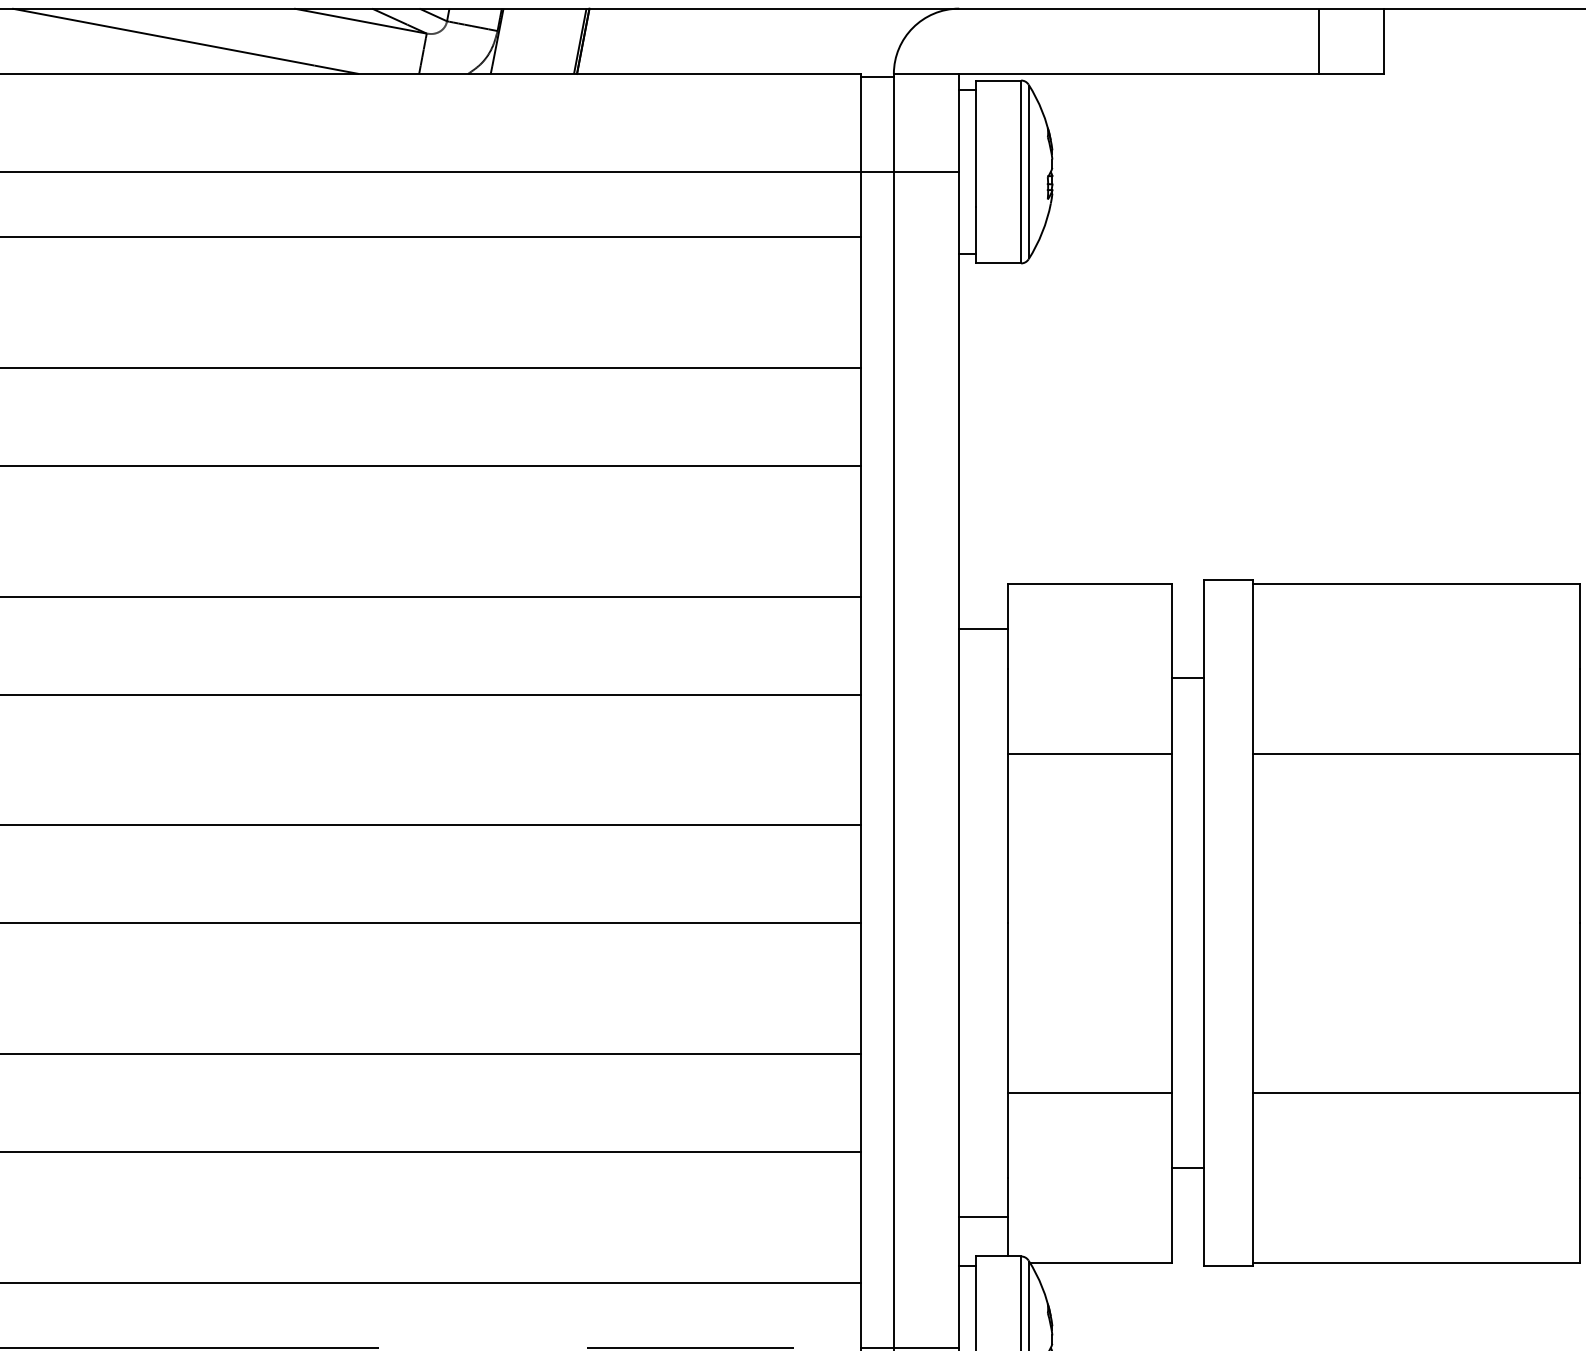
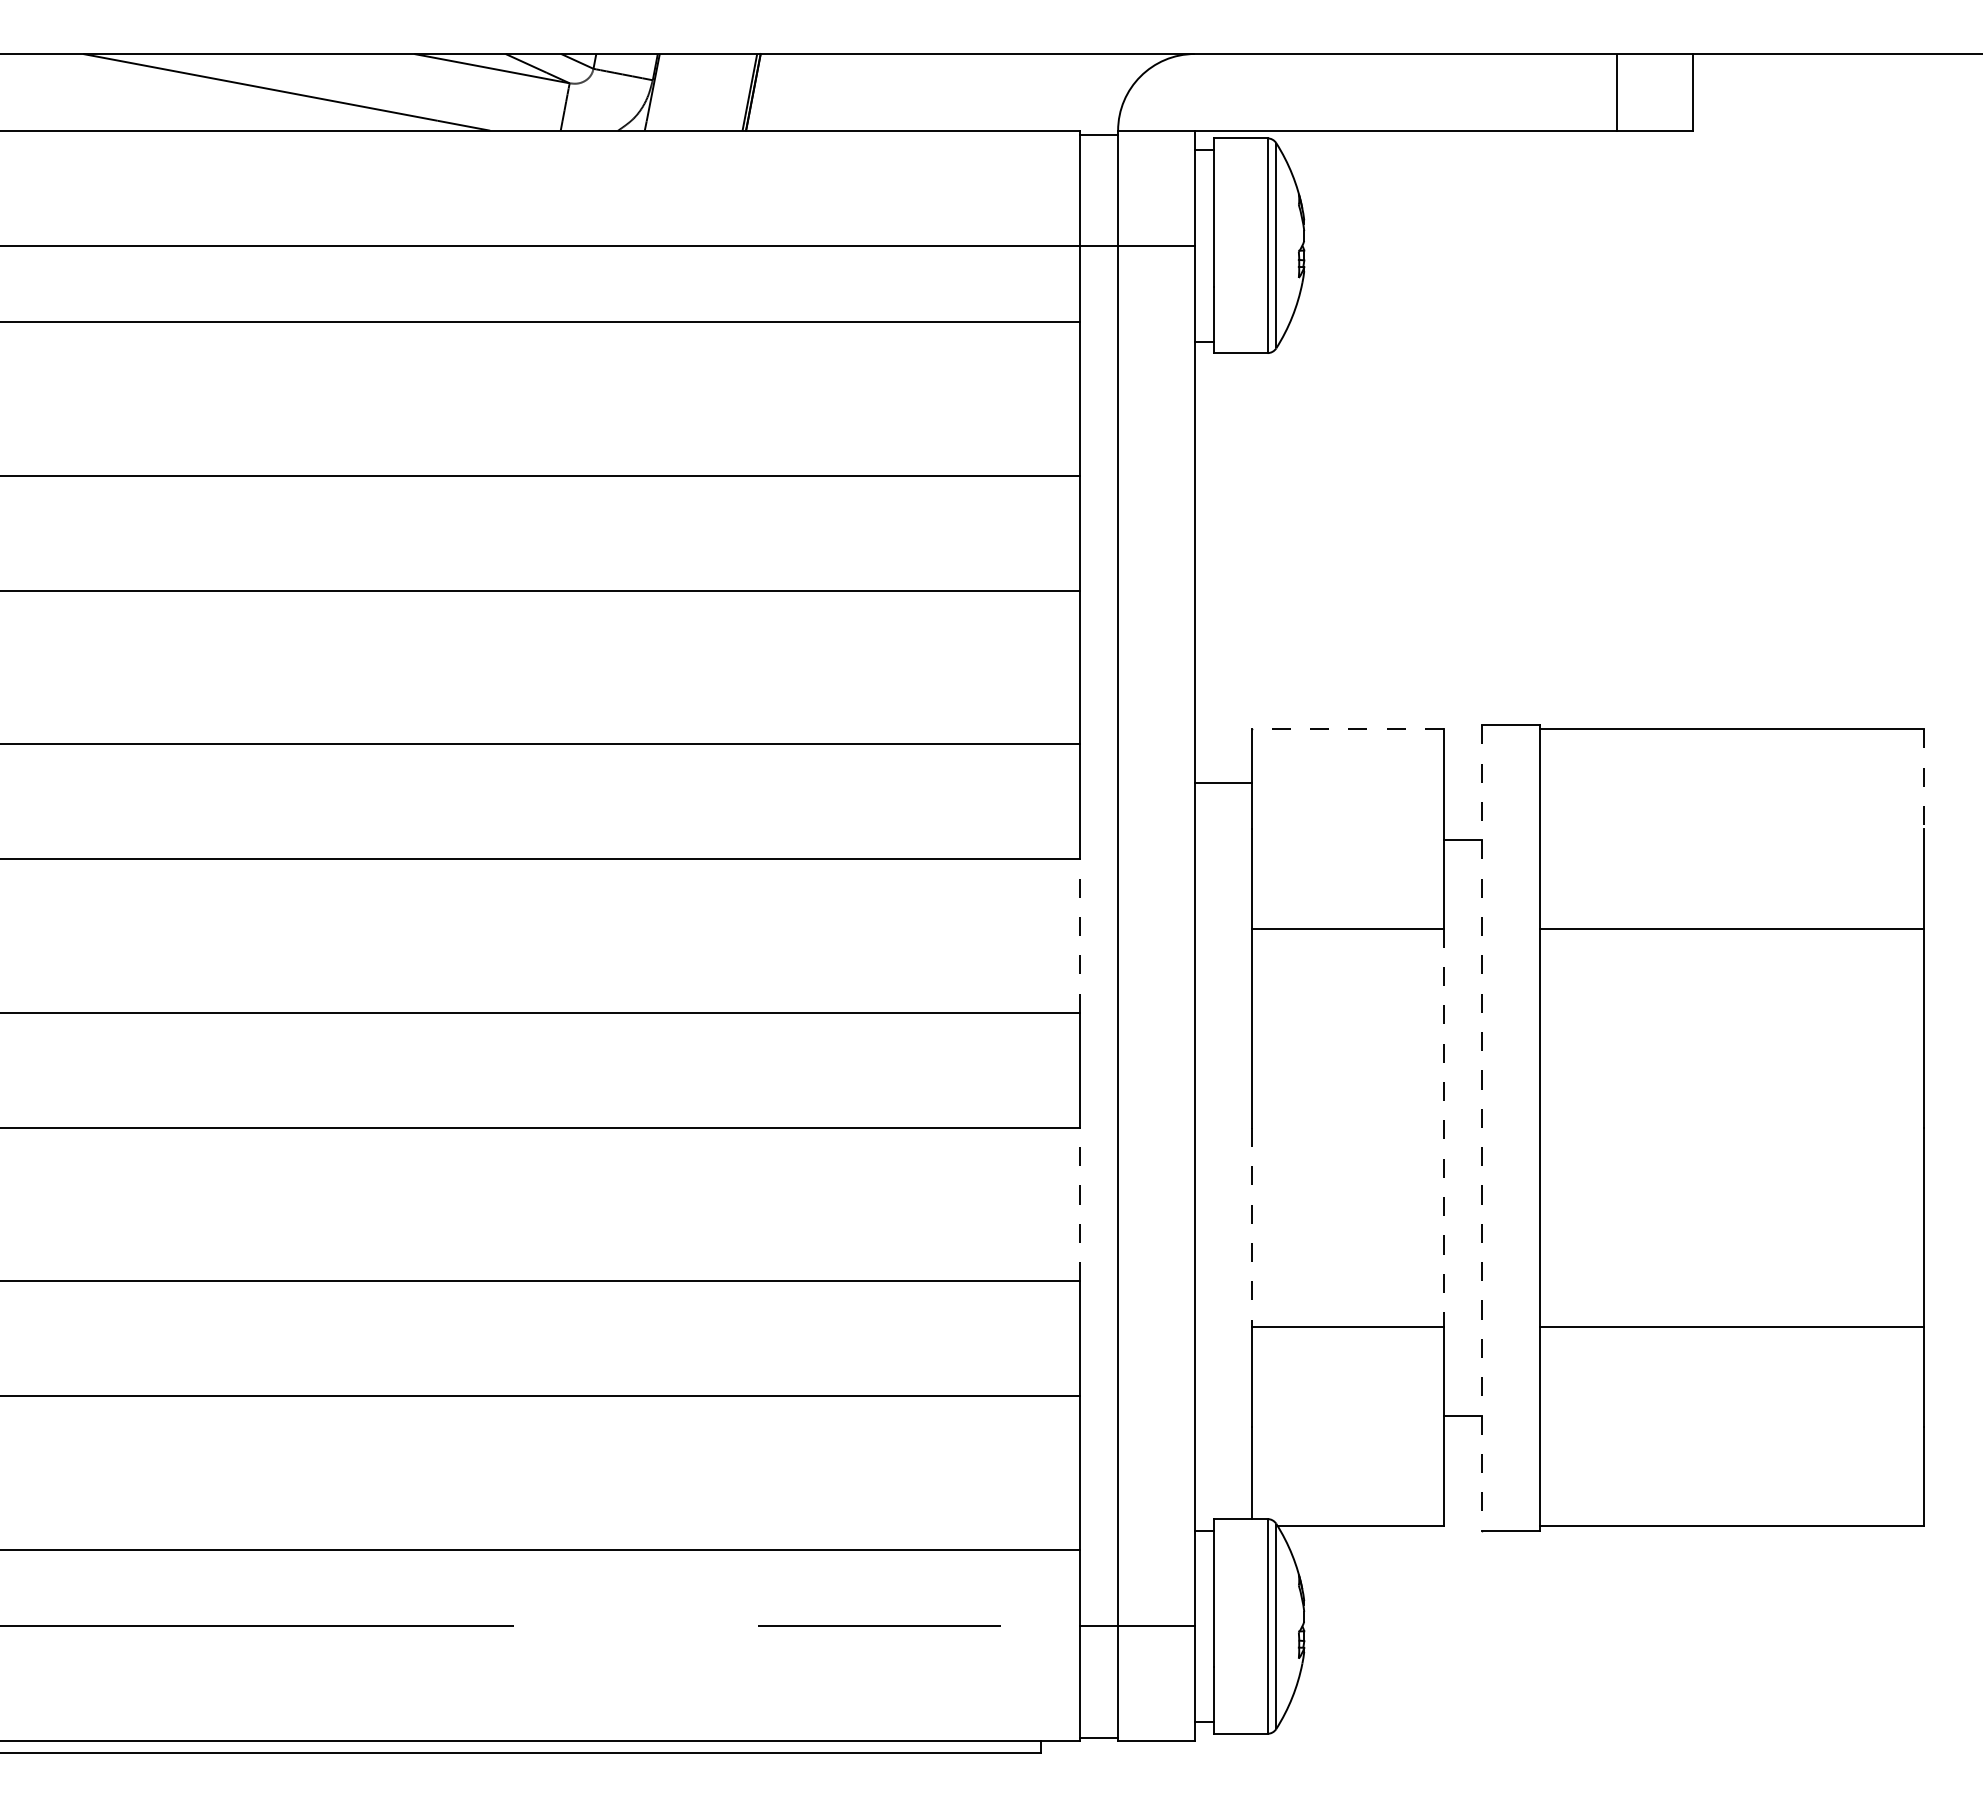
line: (1090, 583) -> (1348, 729), solid -> dashed
line: (1579, 626) -> (1923, 779), solid -> dashed
line: (860, 760) -> (1079, 936), solid -> dashed
line: (1204, 922) -> (1482, 1127), solid -> dashed
line: (1171, 923) -> (1444, 1128), solid -> dashed
line: (860, 988) -> (1079, 1204), solid -> dashed
line: (1008, 1008) -> (1252, 1227), solid -> dashed
line: (983, 1217) -> (1223, 1473), removed

